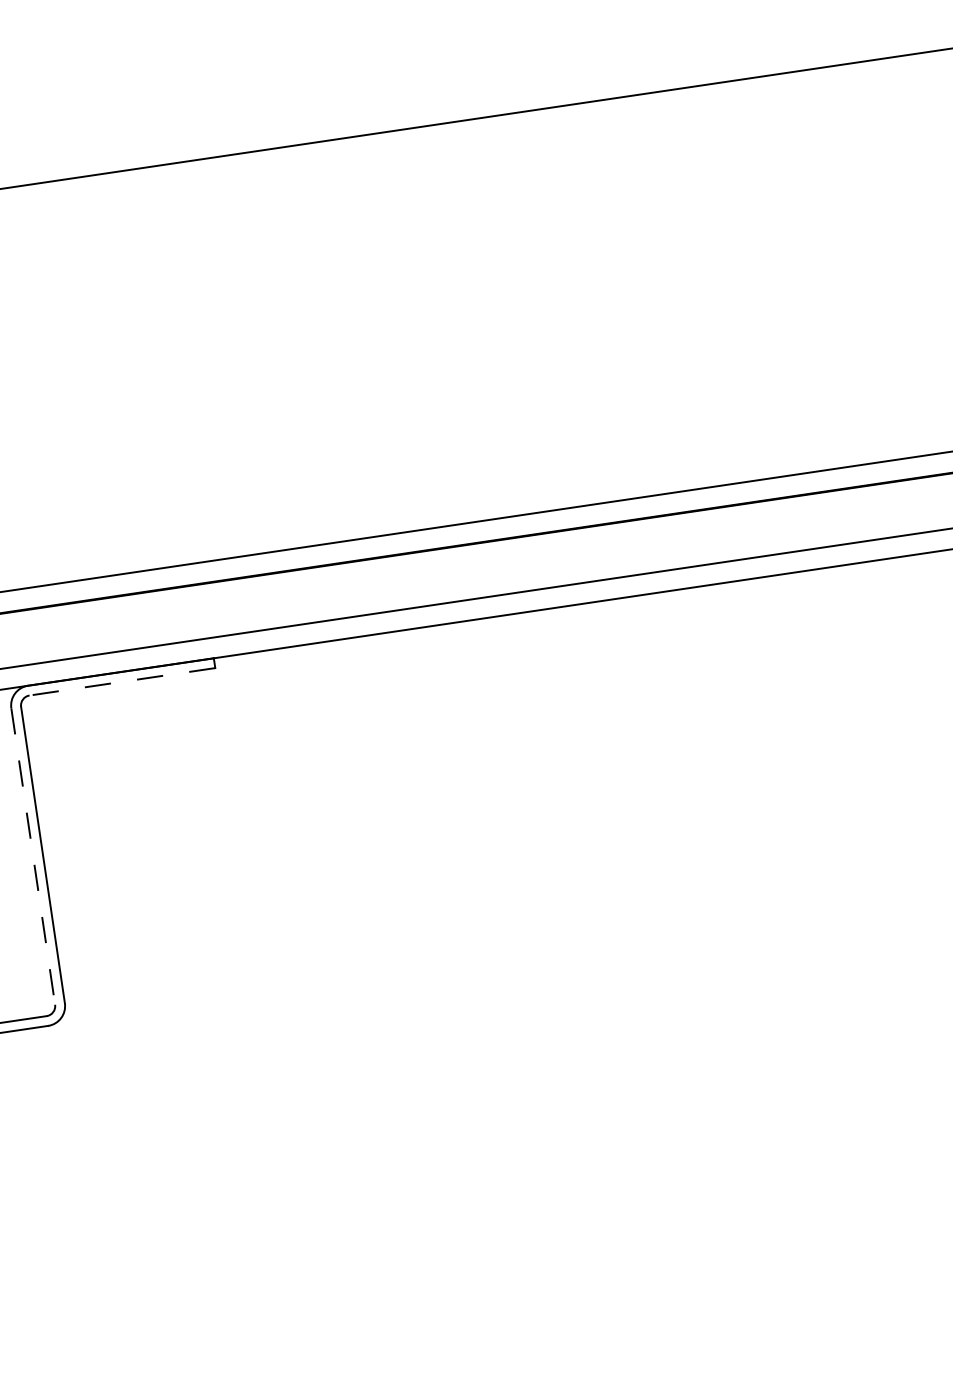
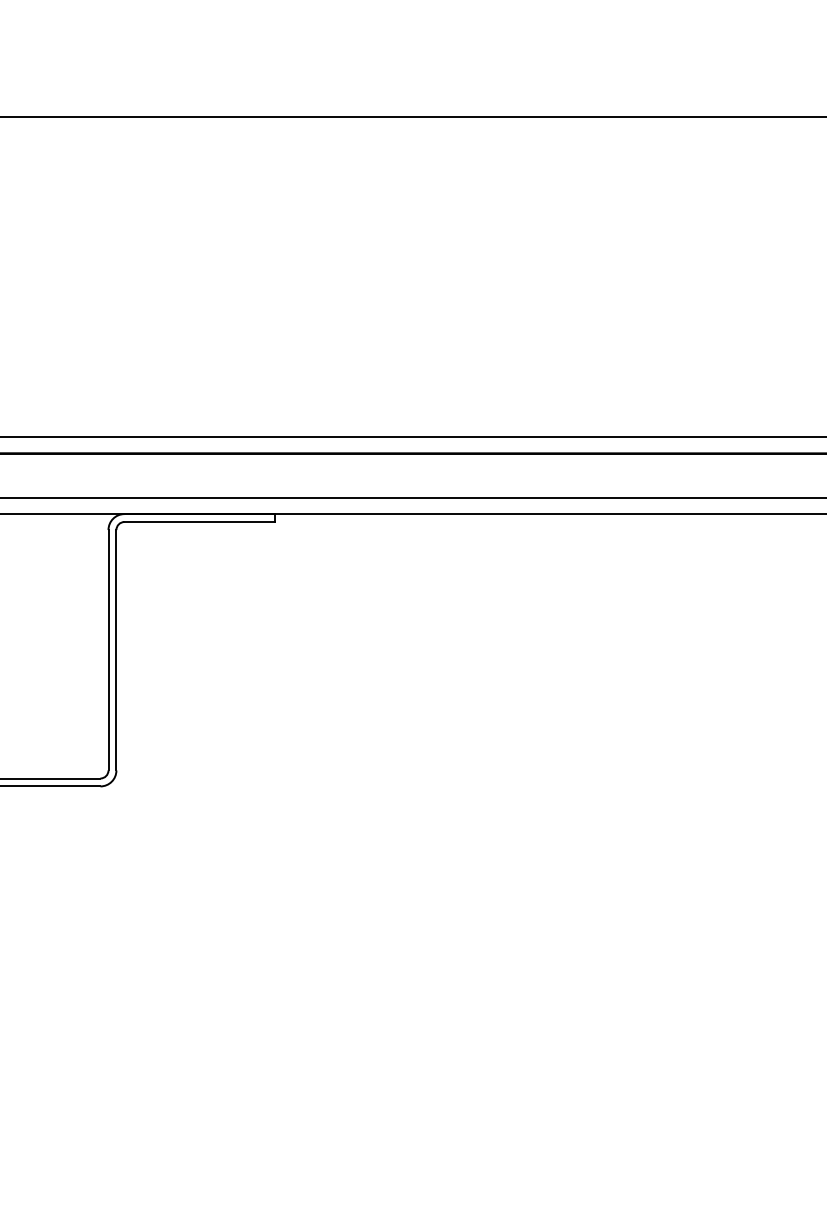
line: (122, 682) -> (199, 522), dashed -> solid
line: (33, 856) -> (108, 650), dashed -> solid

